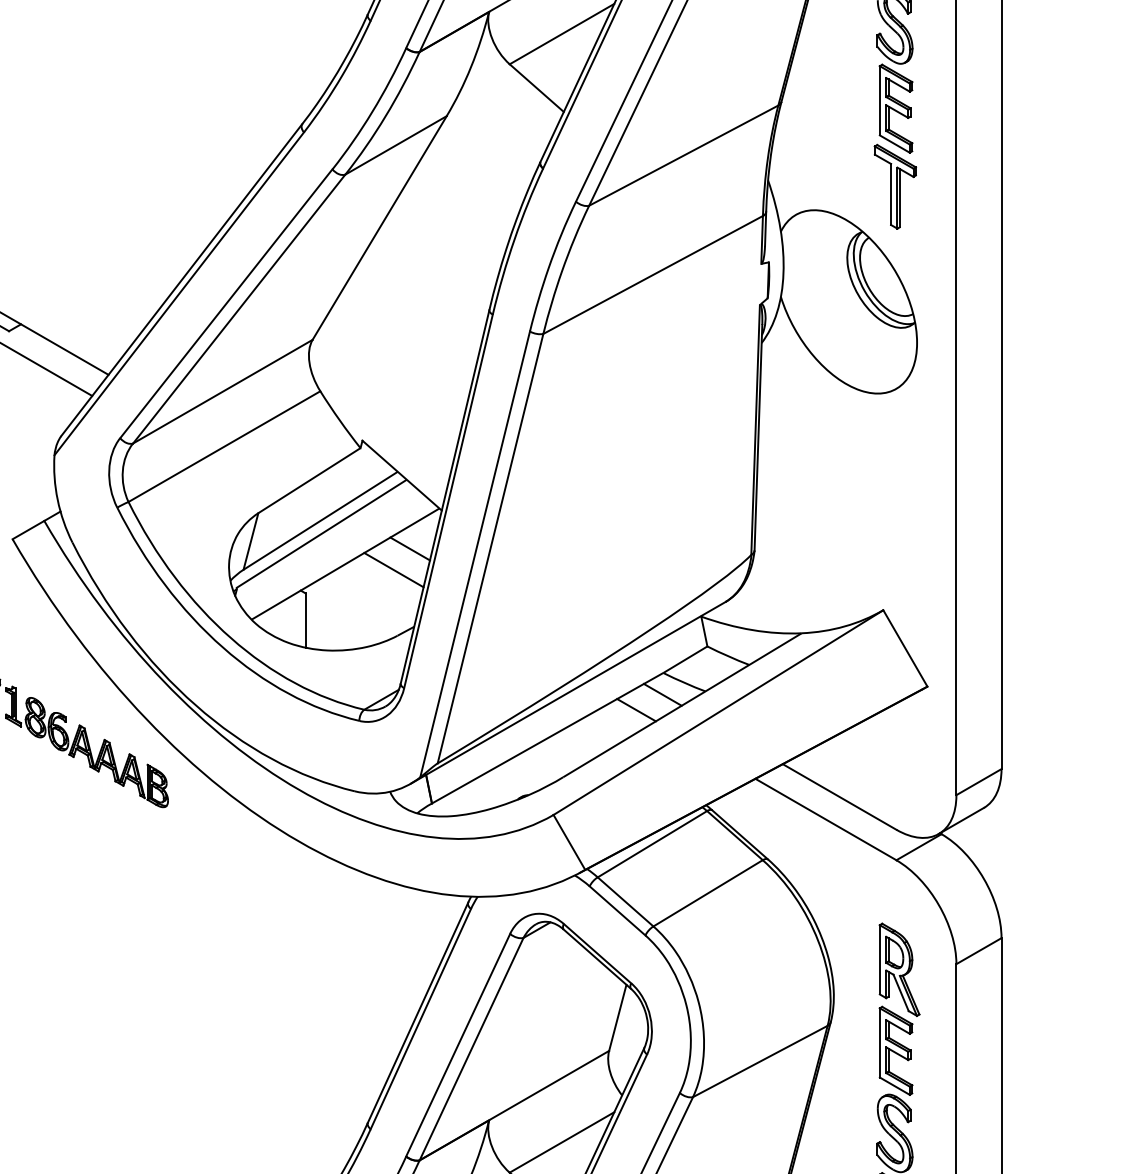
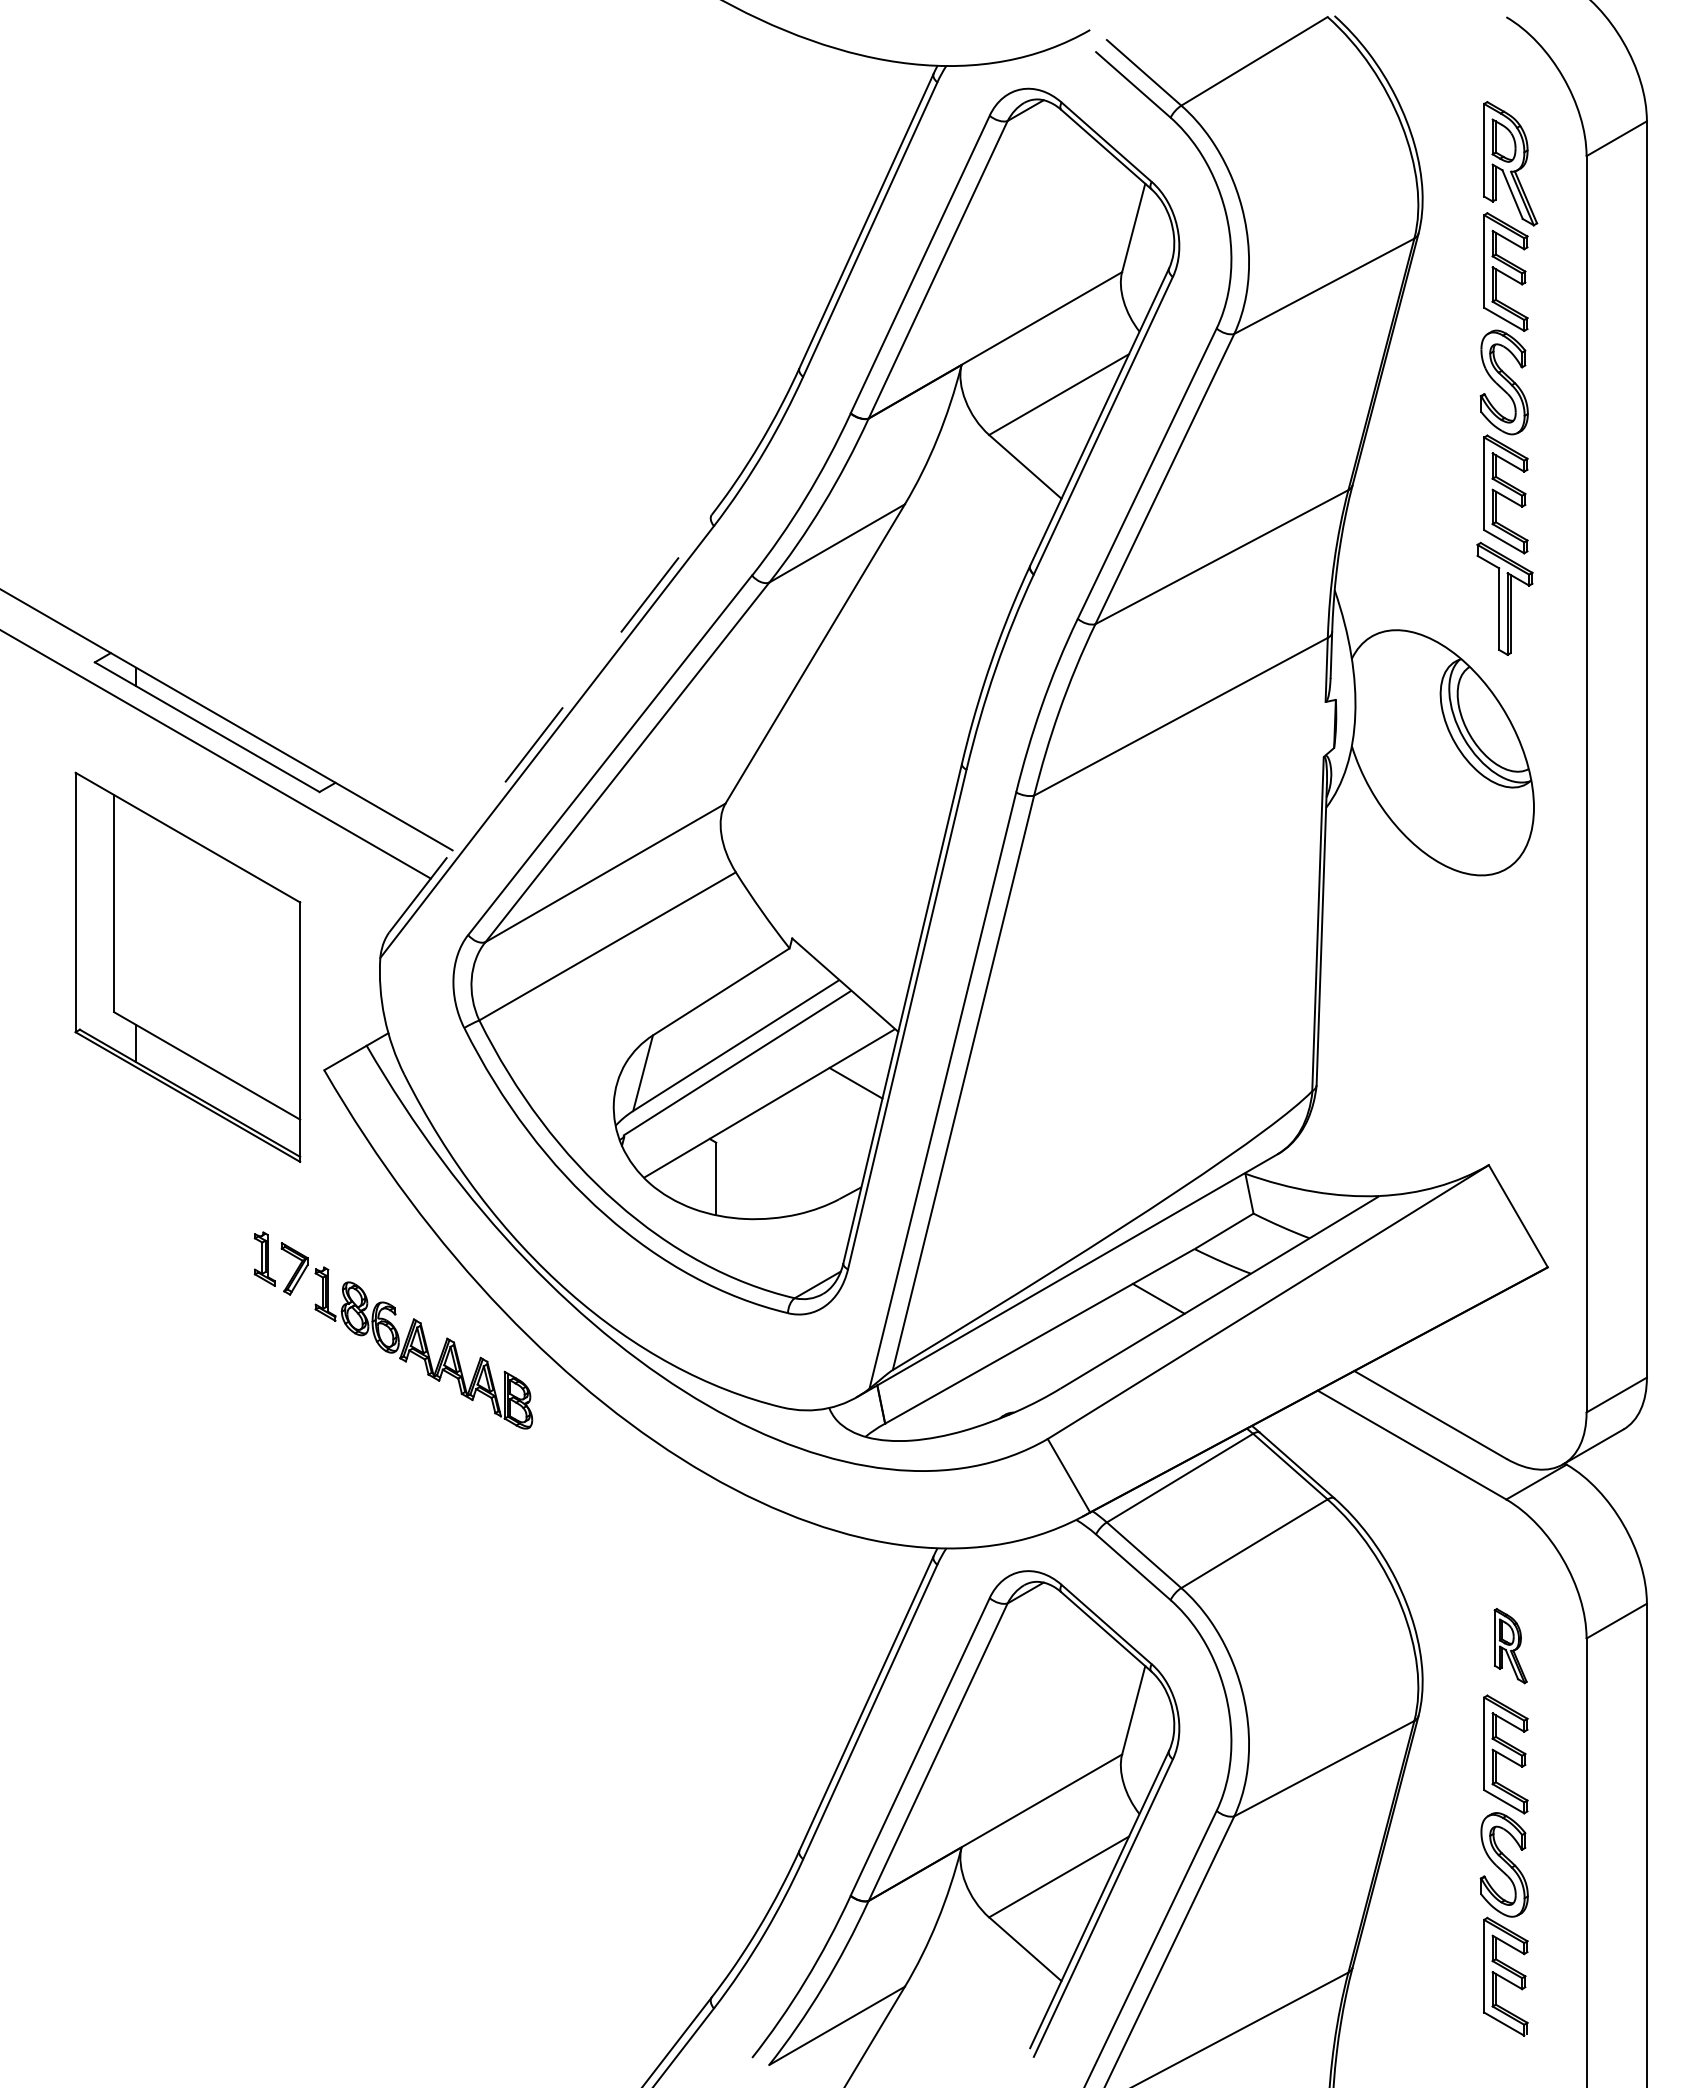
line: (181, 280) -> (550, 723), solid -> dashed
line: (393, 570) -> (833, 1111), removed
line: (662, 694) -> (1193, 1277), removed
part: (899, 969) -> (1510, 1645), size x0.6

